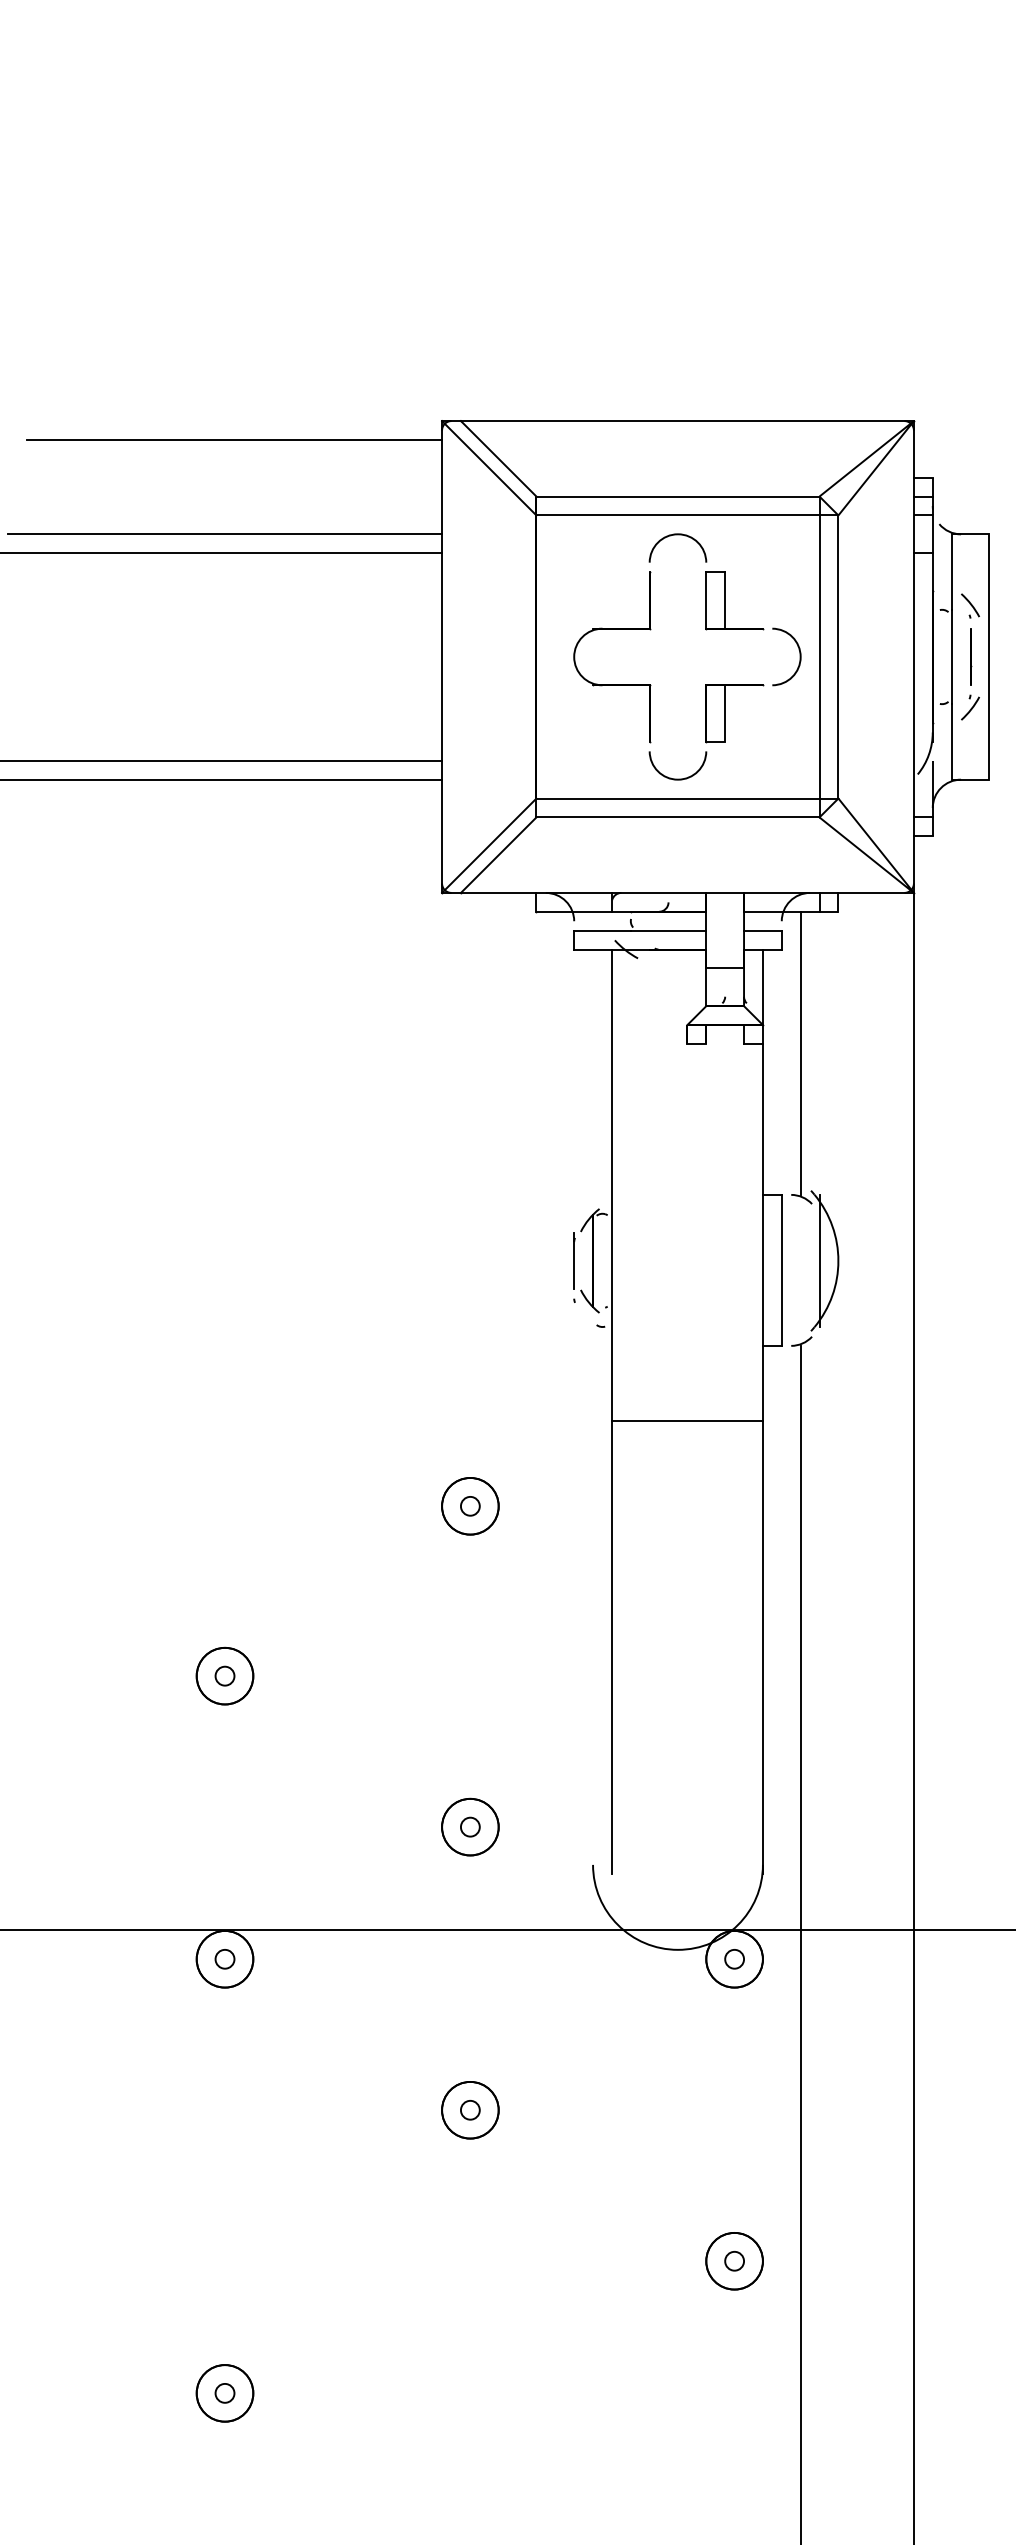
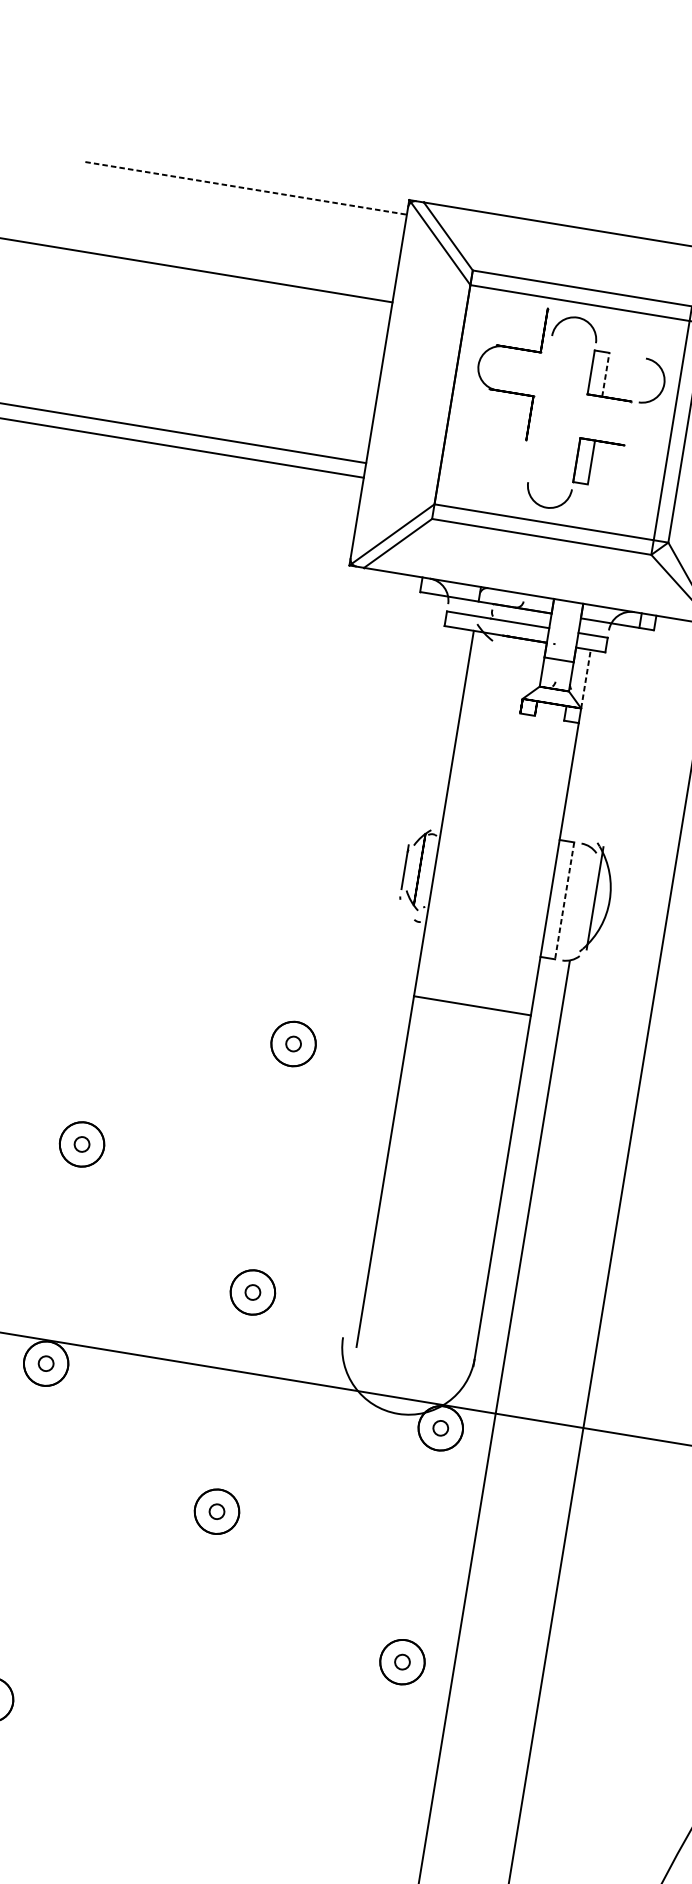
line: (234, 439) -> (246, 188), solid -> dashed
line: (224, 534) -> (226, 260), removed
line: (725, 599) -> (606, 374), solid -> dashed
curve: (799, 656) -> (663, 383), moved
part: (612, 684) -> (504, 390), moved
line: (762, 987) -> (585, 679), solid -> dashed
line: (800, 1052) -> (606, 734), removed
line: (781, 1270) -> (564, 900), solid -> dashed

